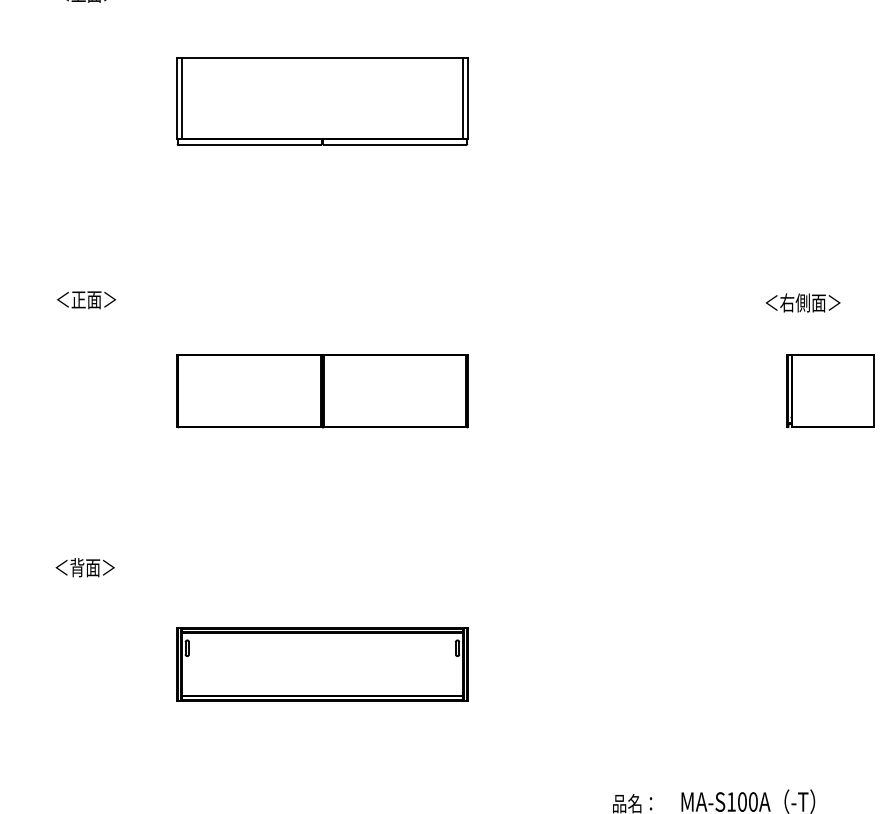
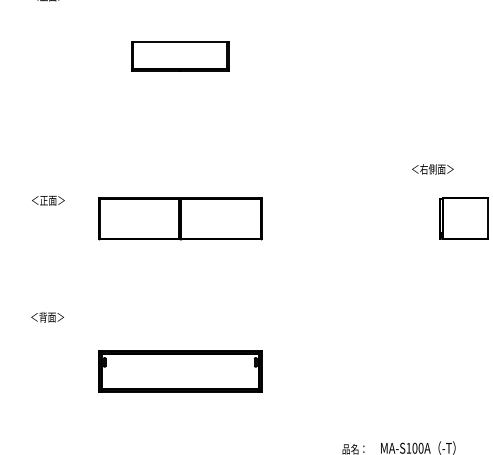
part: (322, 101) -> (180, 56), size x0.6
text: (86, 299) -> (48, 200), moved
text: (802, 303) -> (432, 169), moved

